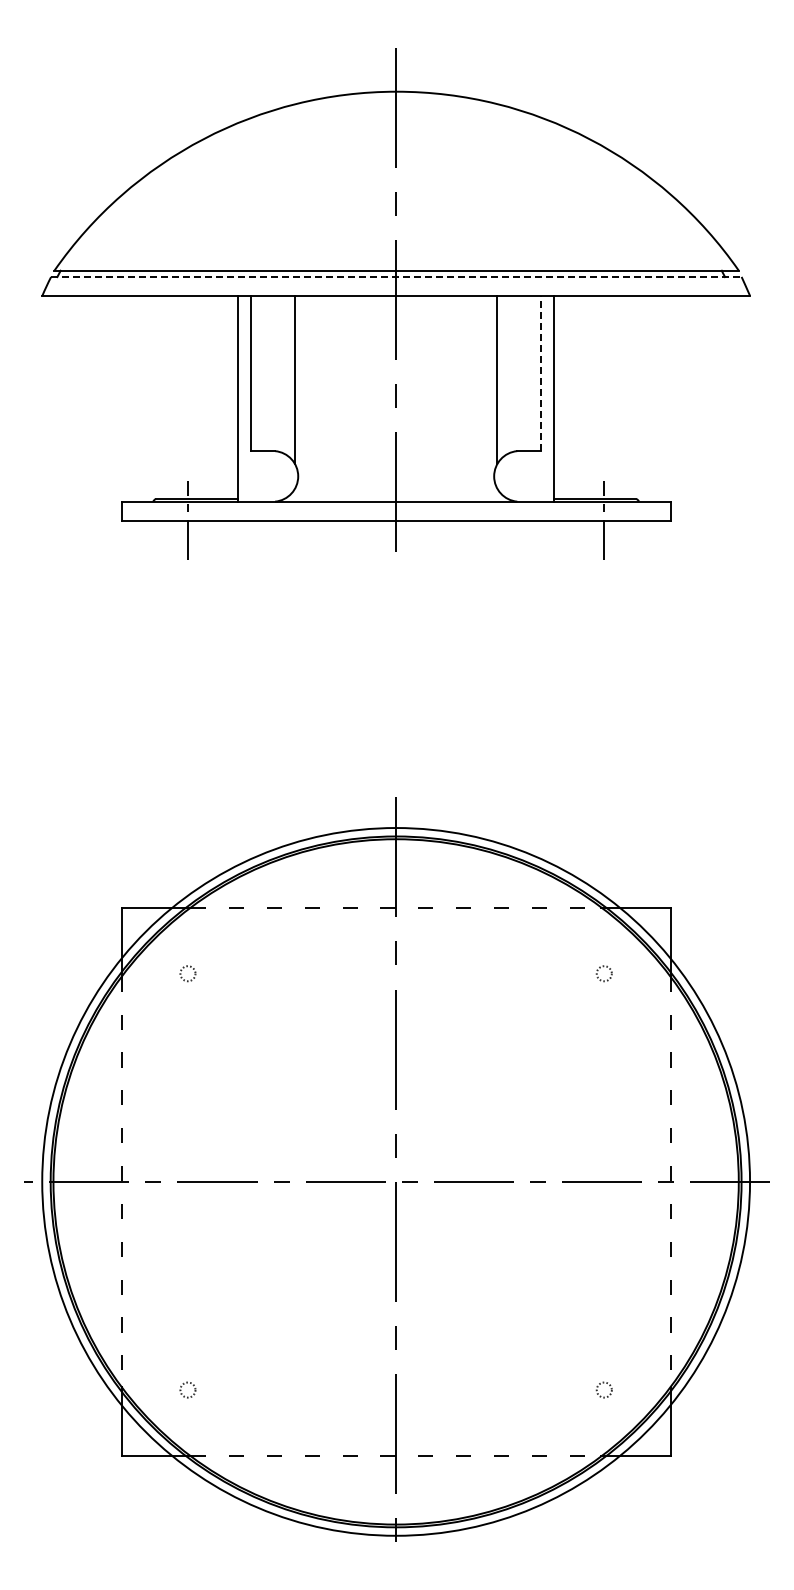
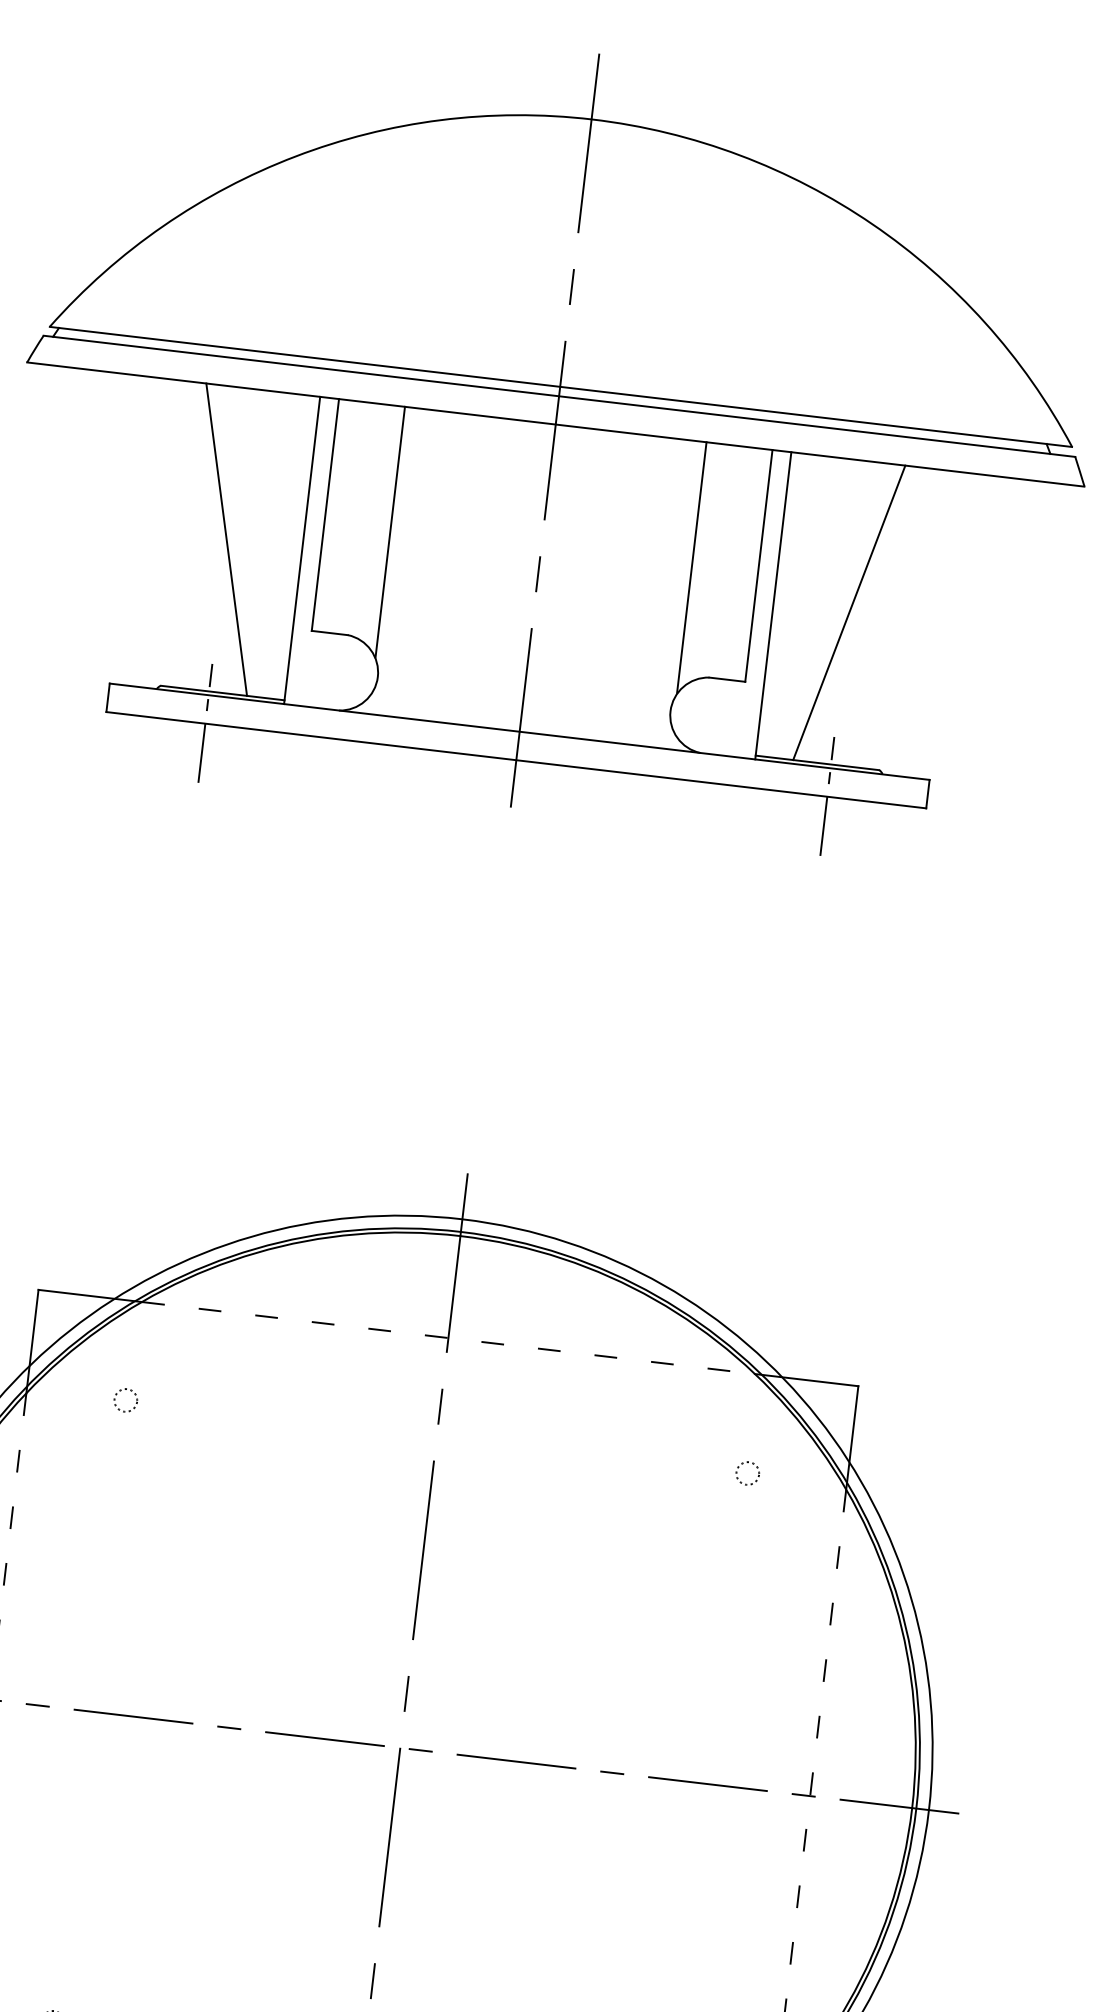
line: (396, 277) -> (559, 396), dashed -> solid
line: (541, 373) -> (759, 565), dashed -> solid
line: (187, 397) -> (226, 539), added
line: (604, 397) -> (849, 612), added

